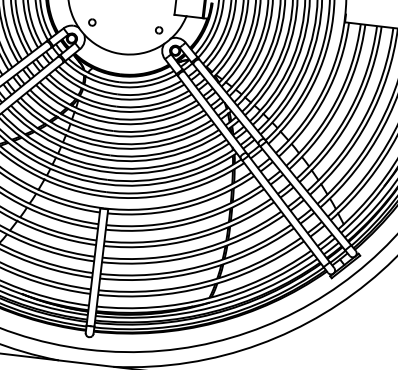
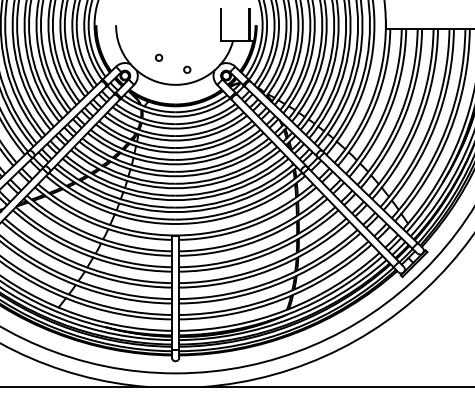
part: (92, 22) -> (159, 57), moved
part: (159, 30) -> (187, 69), moved

